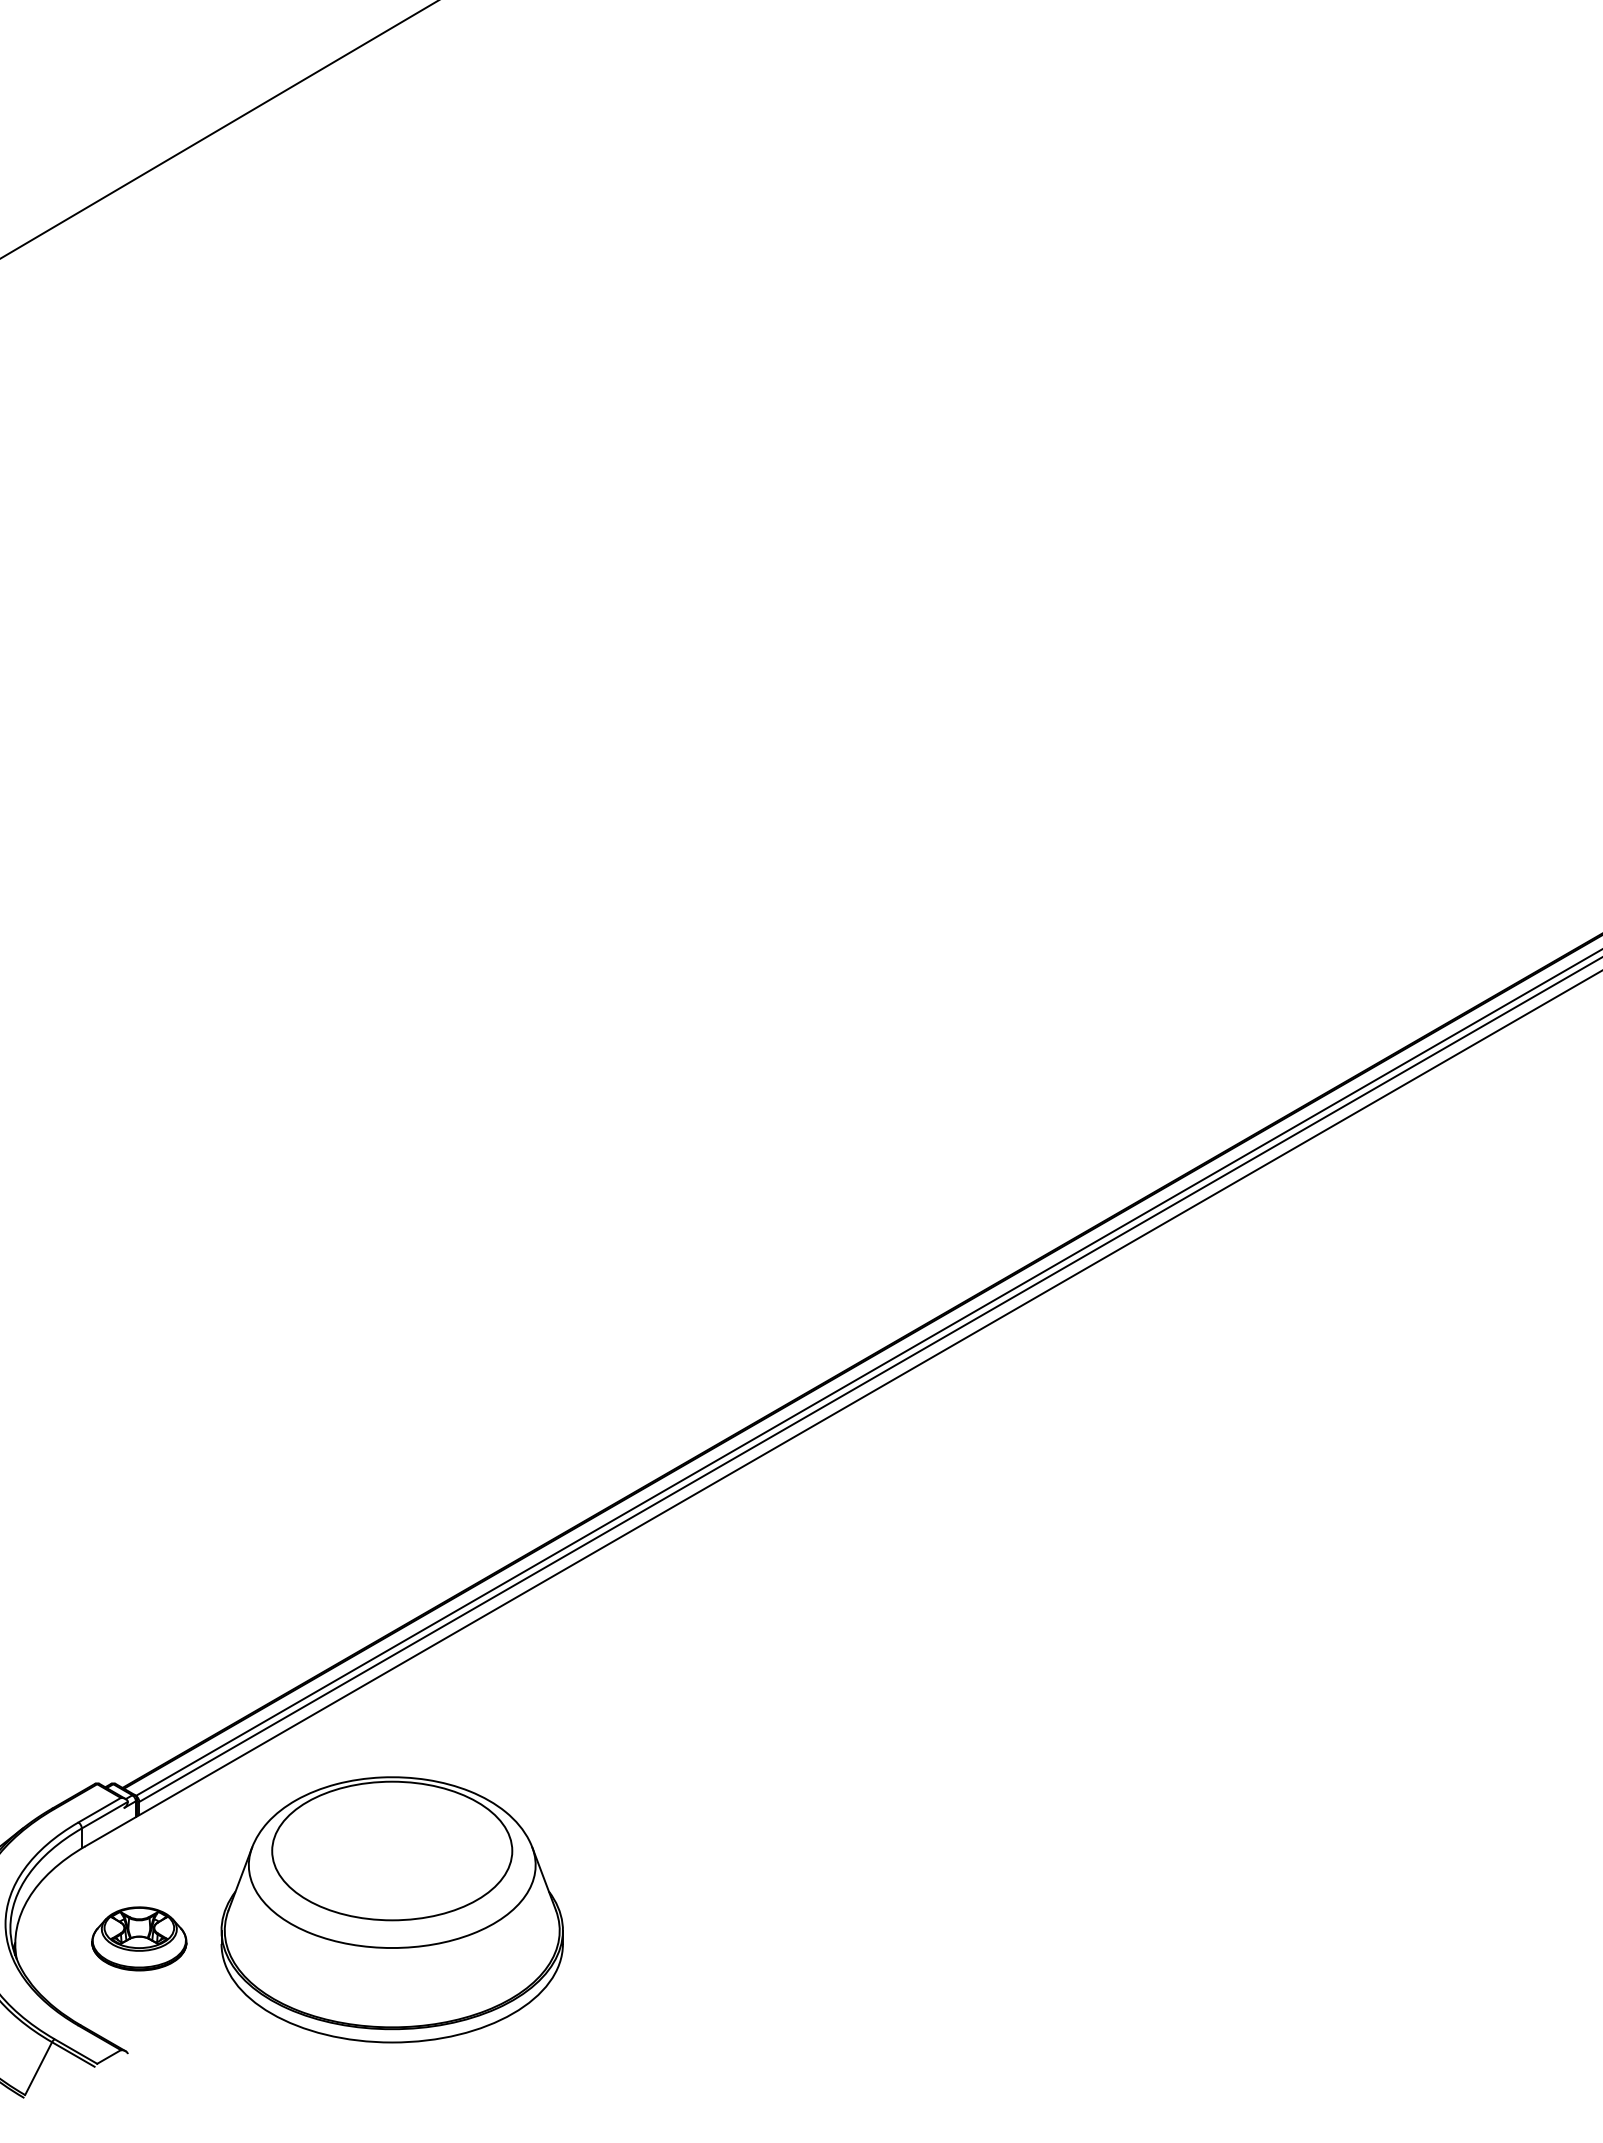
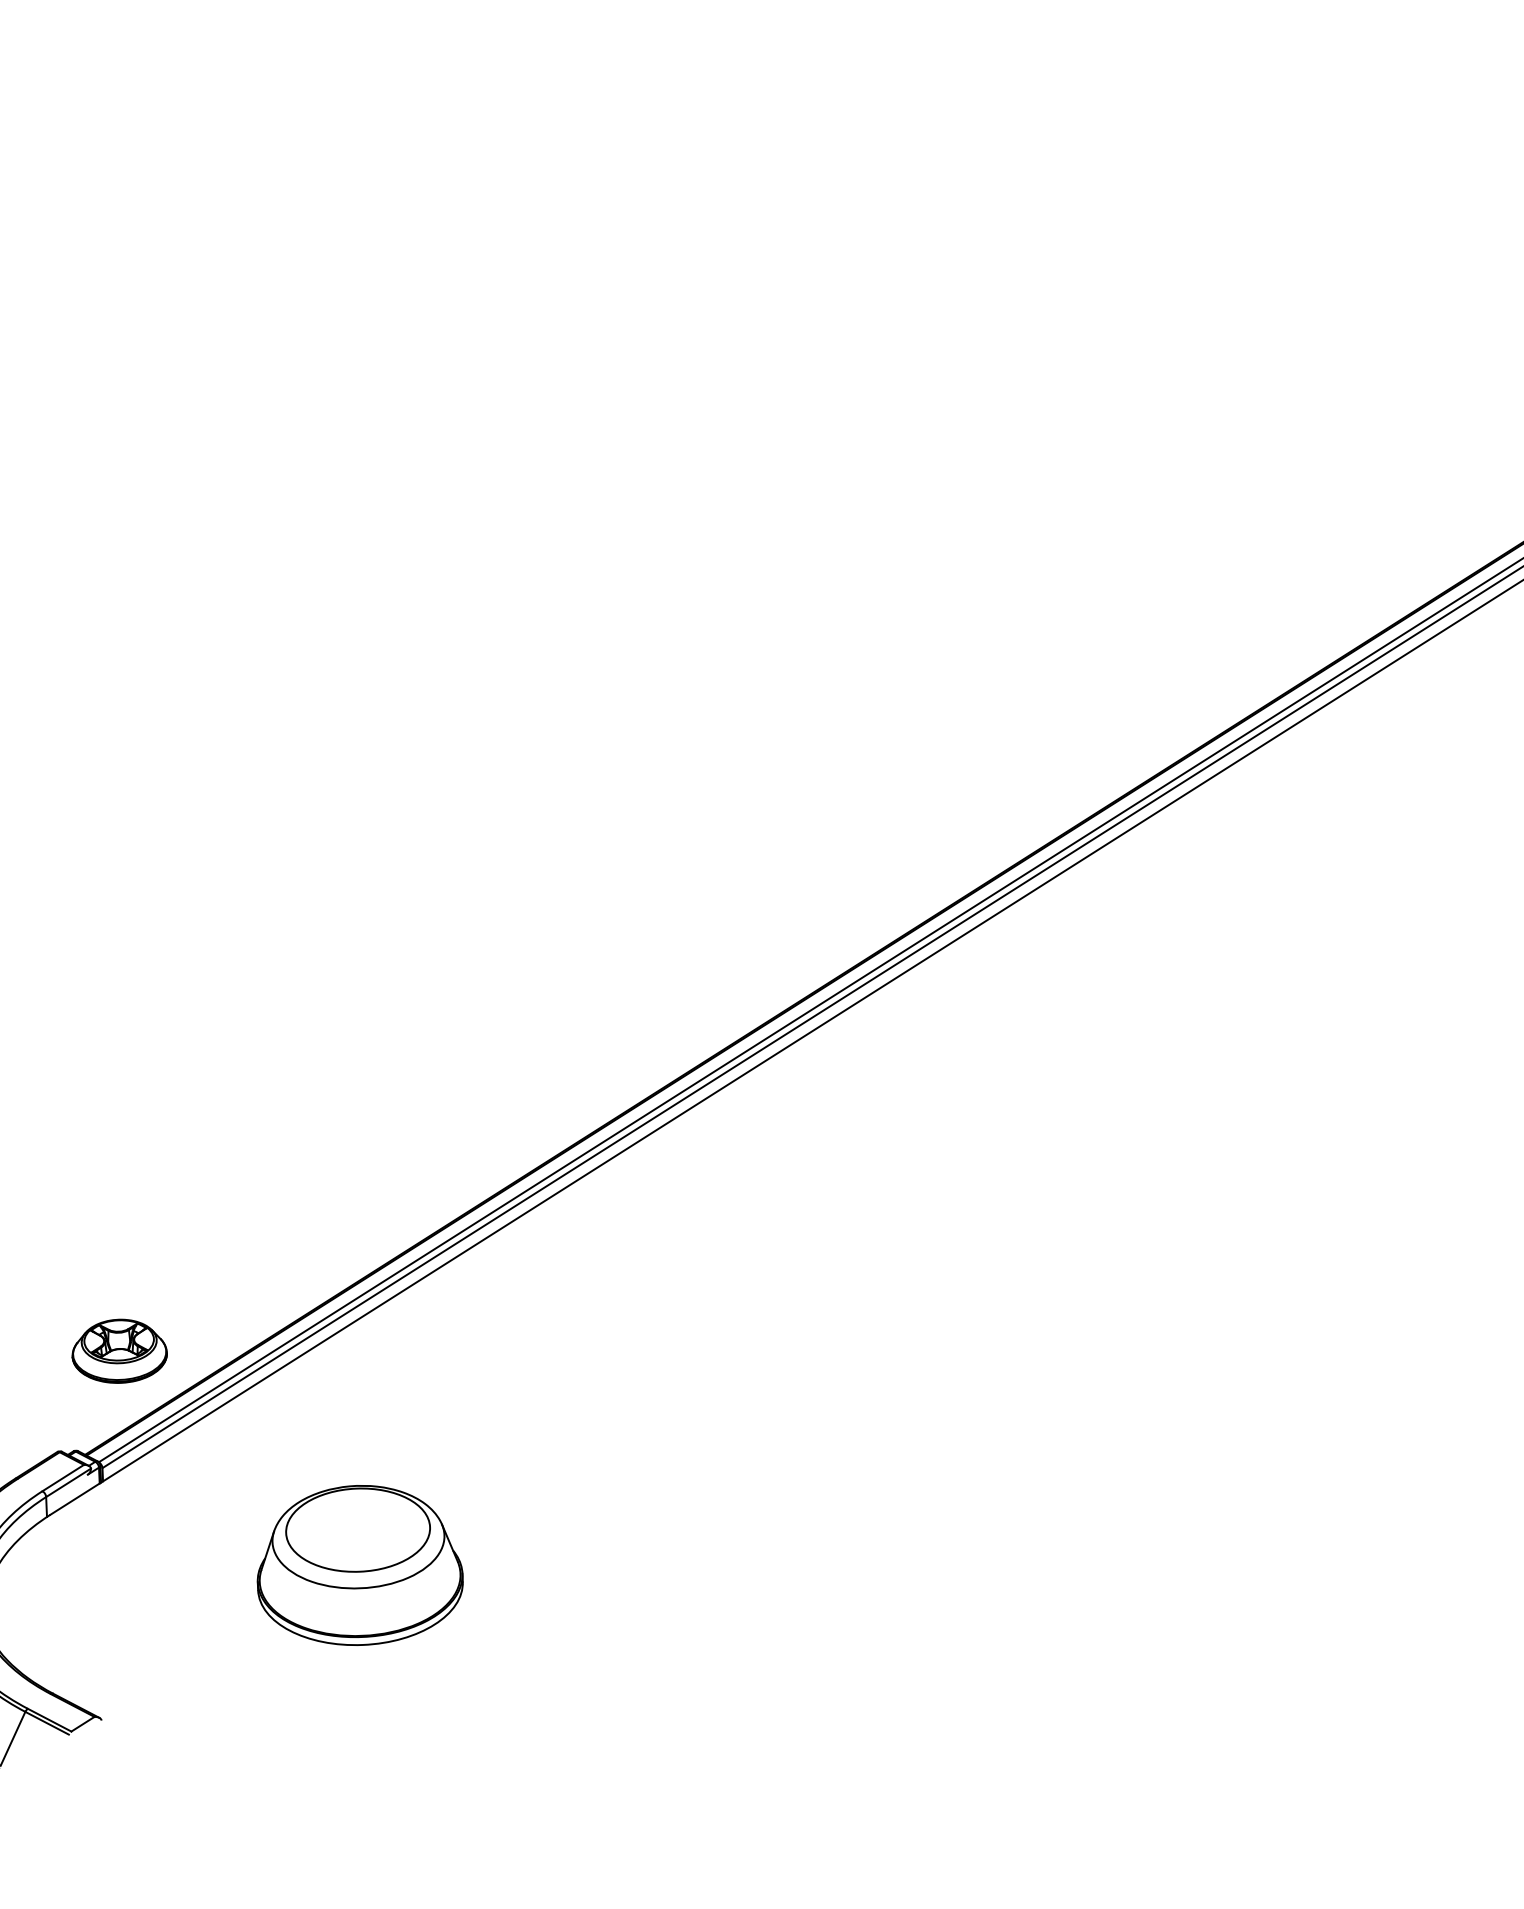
part: (391, 1909) -> (358, 1565), size x0.6
part: (139, 1938) -> (119, 1350), moved

